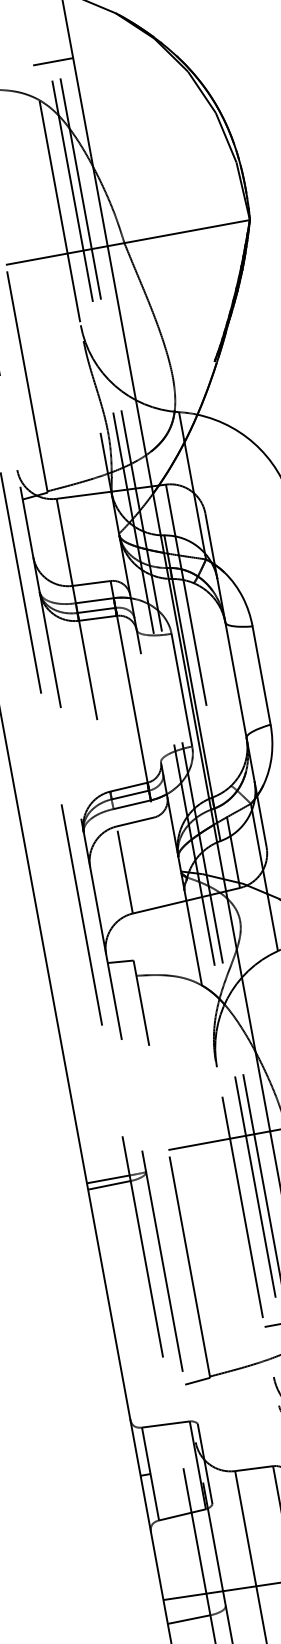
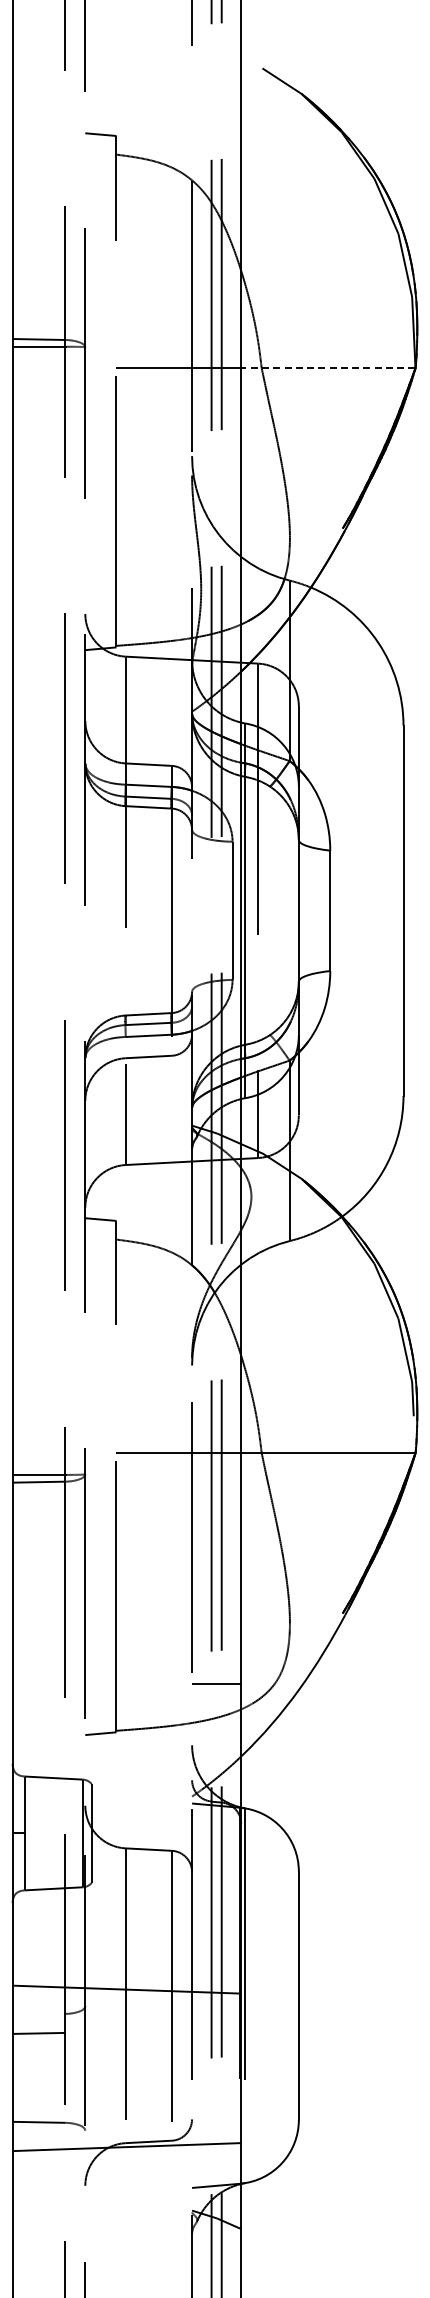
line: (52, 61) -> (216, 137), removed
line: (178, 233) -> (327, 368), solid -> dashed
line: (188, 1618) -> (38, 2032), moved

